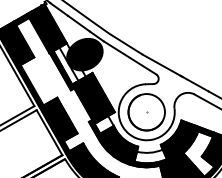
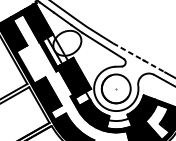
fill: (84, 54) -> (67, 43), removed
line: (175, 73) -> (139, 58), solid -> dashed

